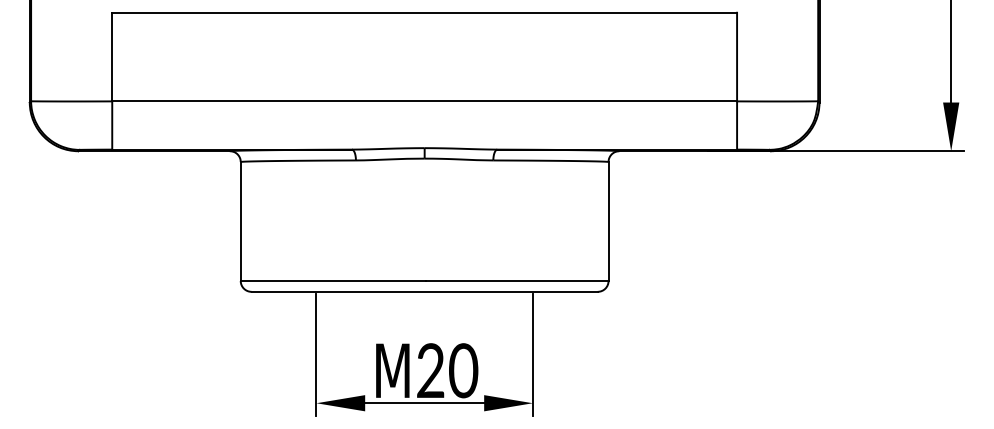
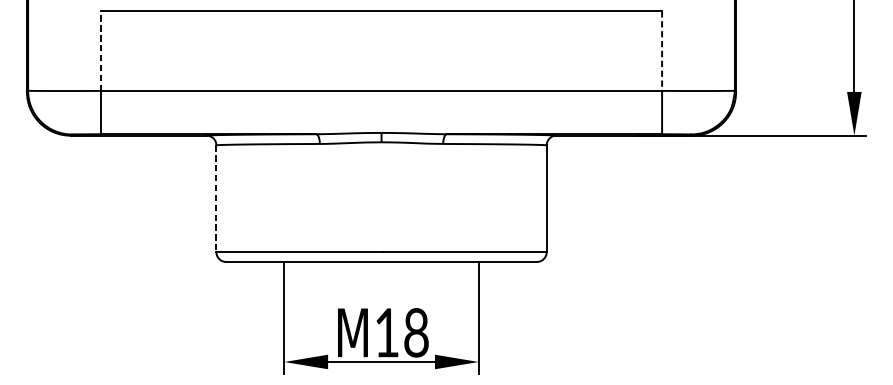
line: (112, 56) -> (101, 50), solid -> dashed
line: (737, 57) -> (662, 51), solid -> dashed
line: (240, 222) -> (216, 199), solid -> dashed
text: (447, 370) -> (402, 332), 20 -> 18

